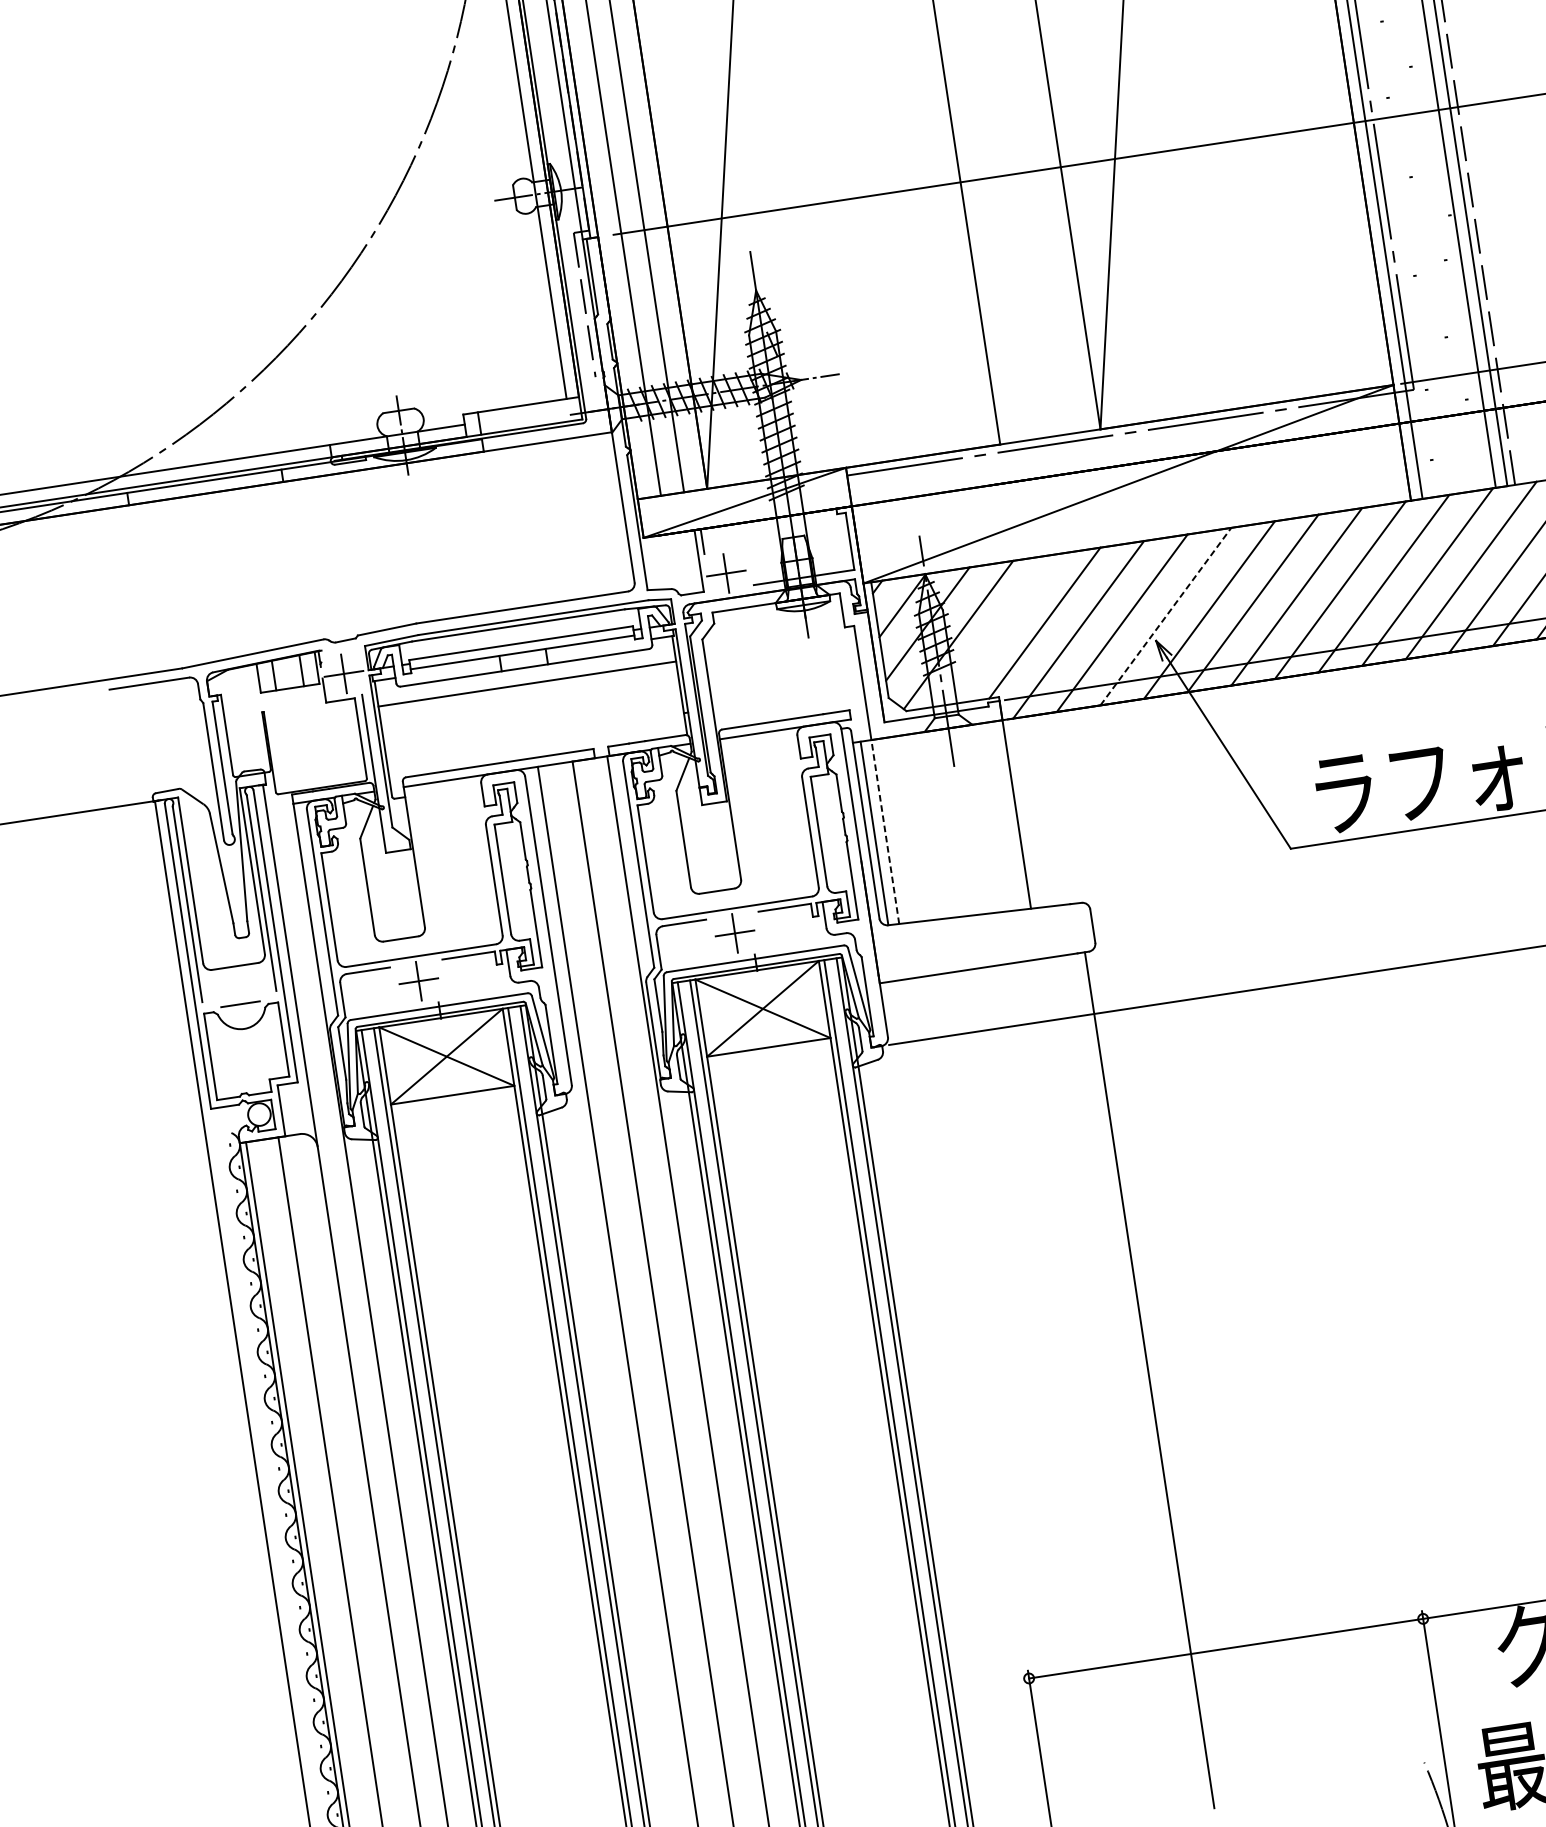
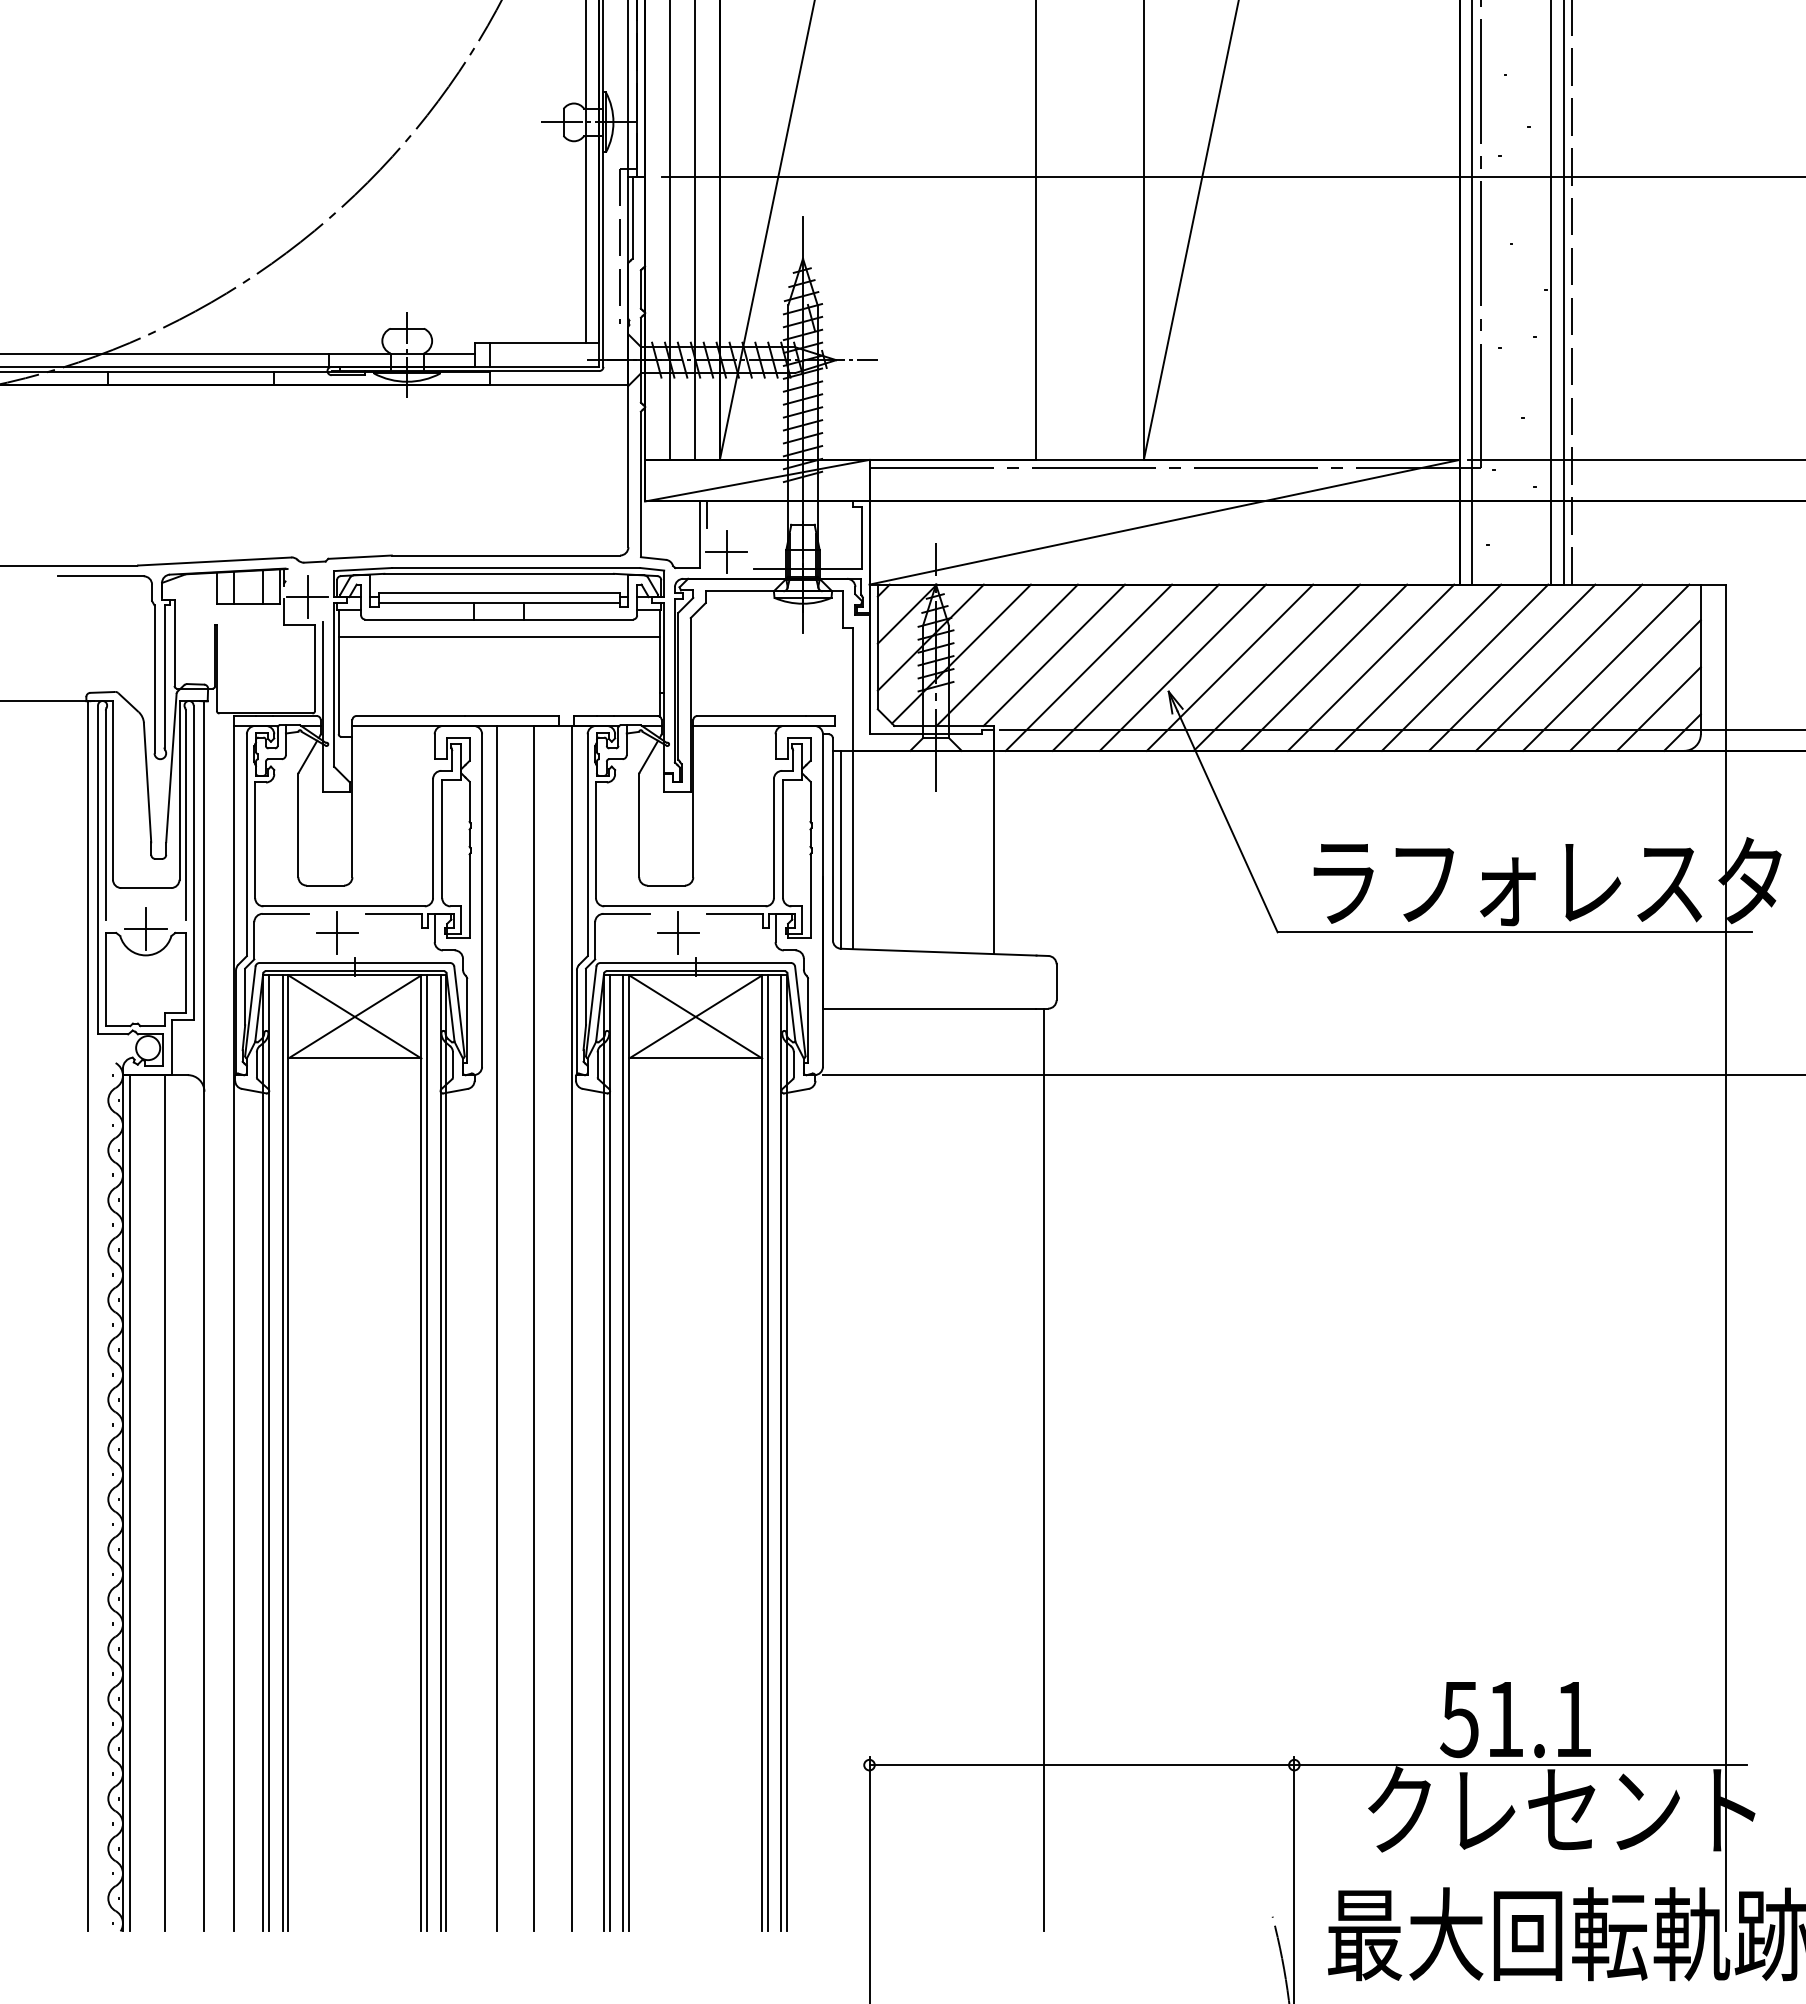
line: (1165, 616) -> (1182, 667), dashed -> solid
line: (1000, 629) -> (1006, 654), added
line: (884, 831) -> (852, 849), dashed -> solid
line: (240, 1004) -> (145, 928), added

